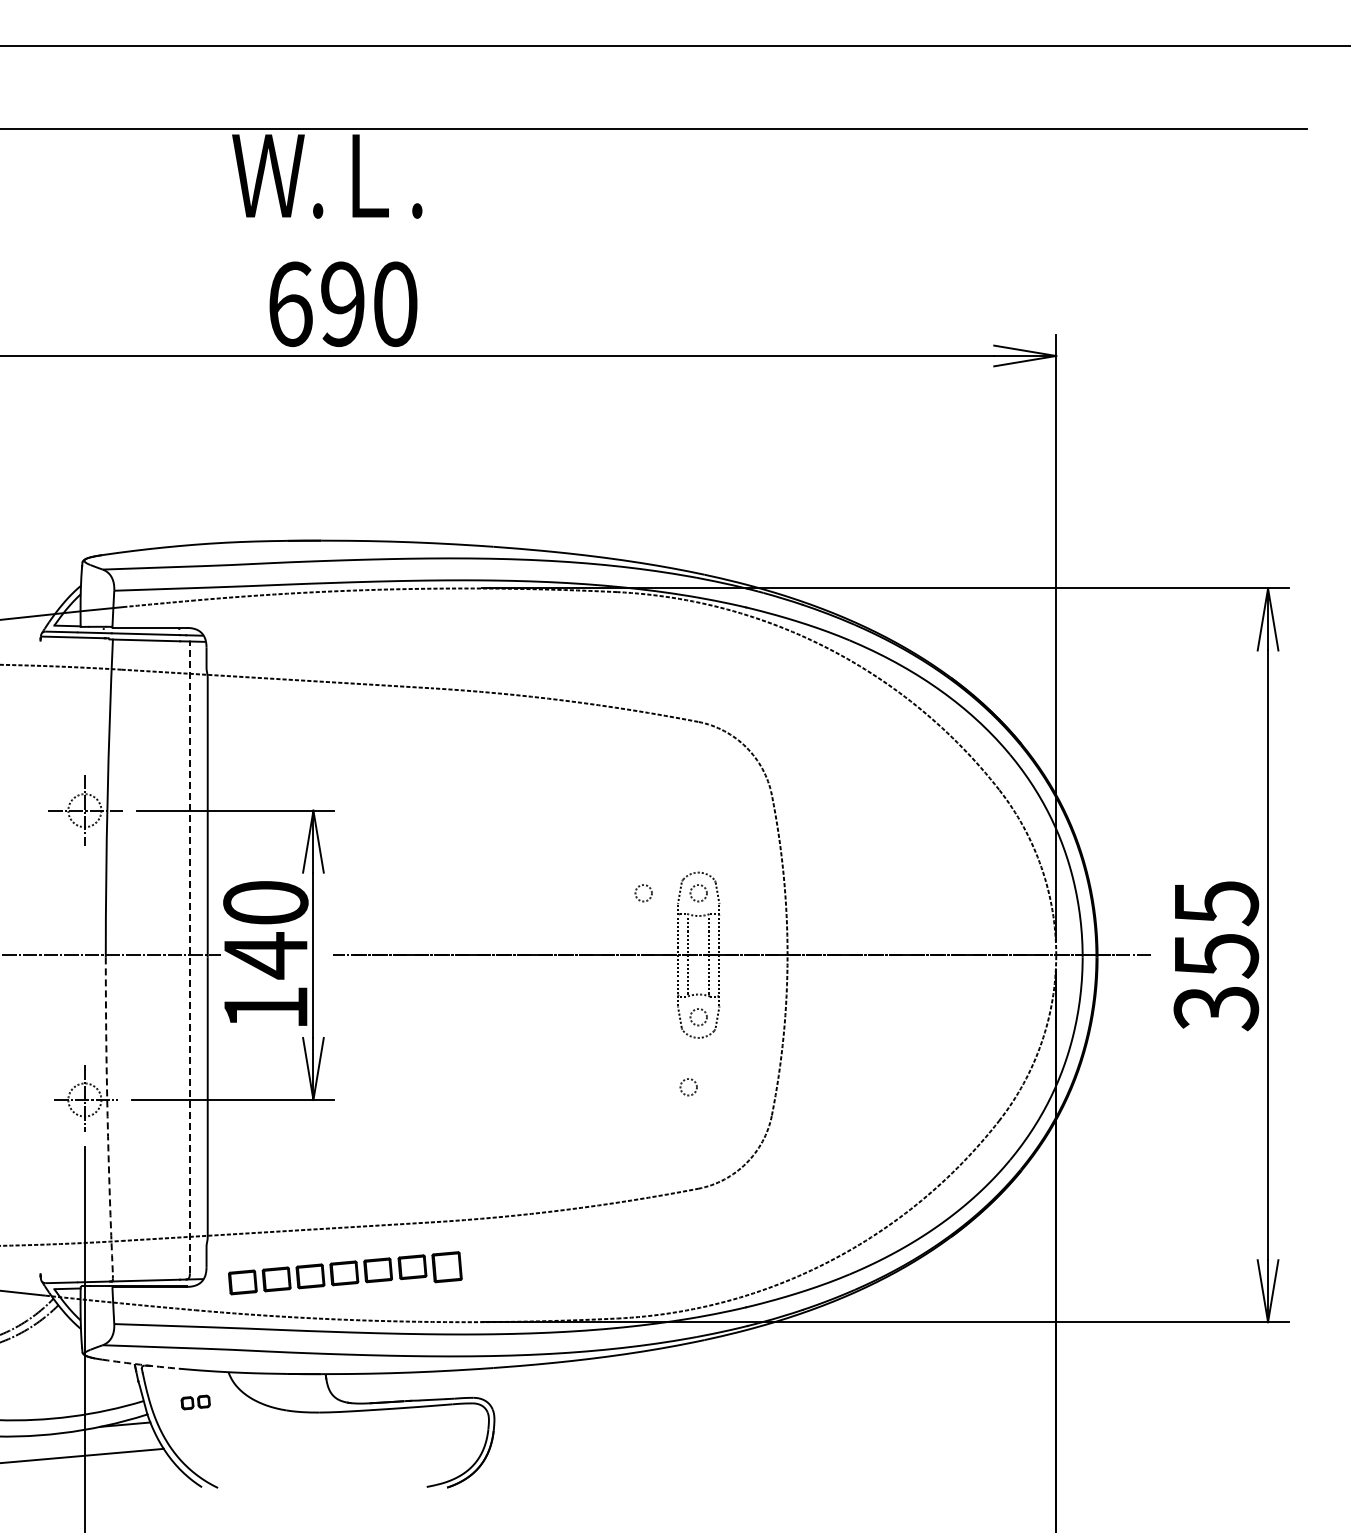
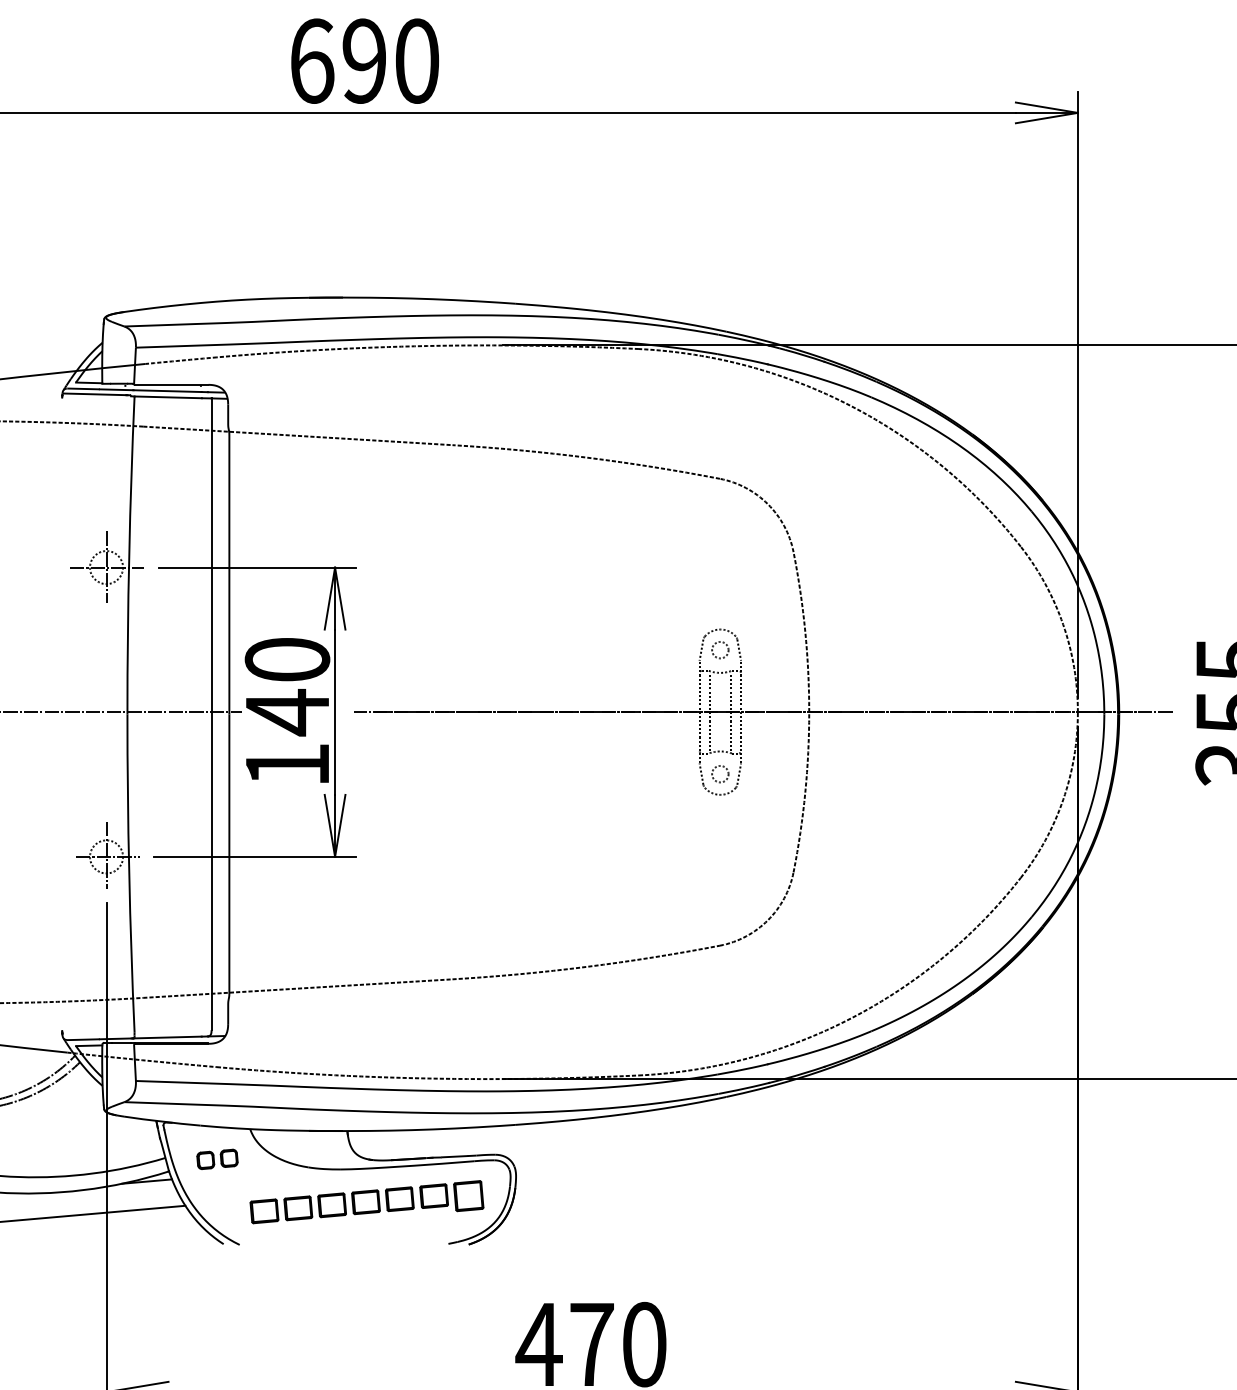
circle: (643, 893) -> (665, 650), removed
line: (189, 957) -> (211, 714), dashed -> solid
circle: (688, 1087) -> (710, 844), removed
arc: (107, 1116) -> (129, 873), dashed -> solid
part: (345, 1273) -> (367, 1202), moved
arc: (140, 1364) -> (162, 1121), dashed -> solid
part: (195, 1402) -> (217, 1159), size x1.43

